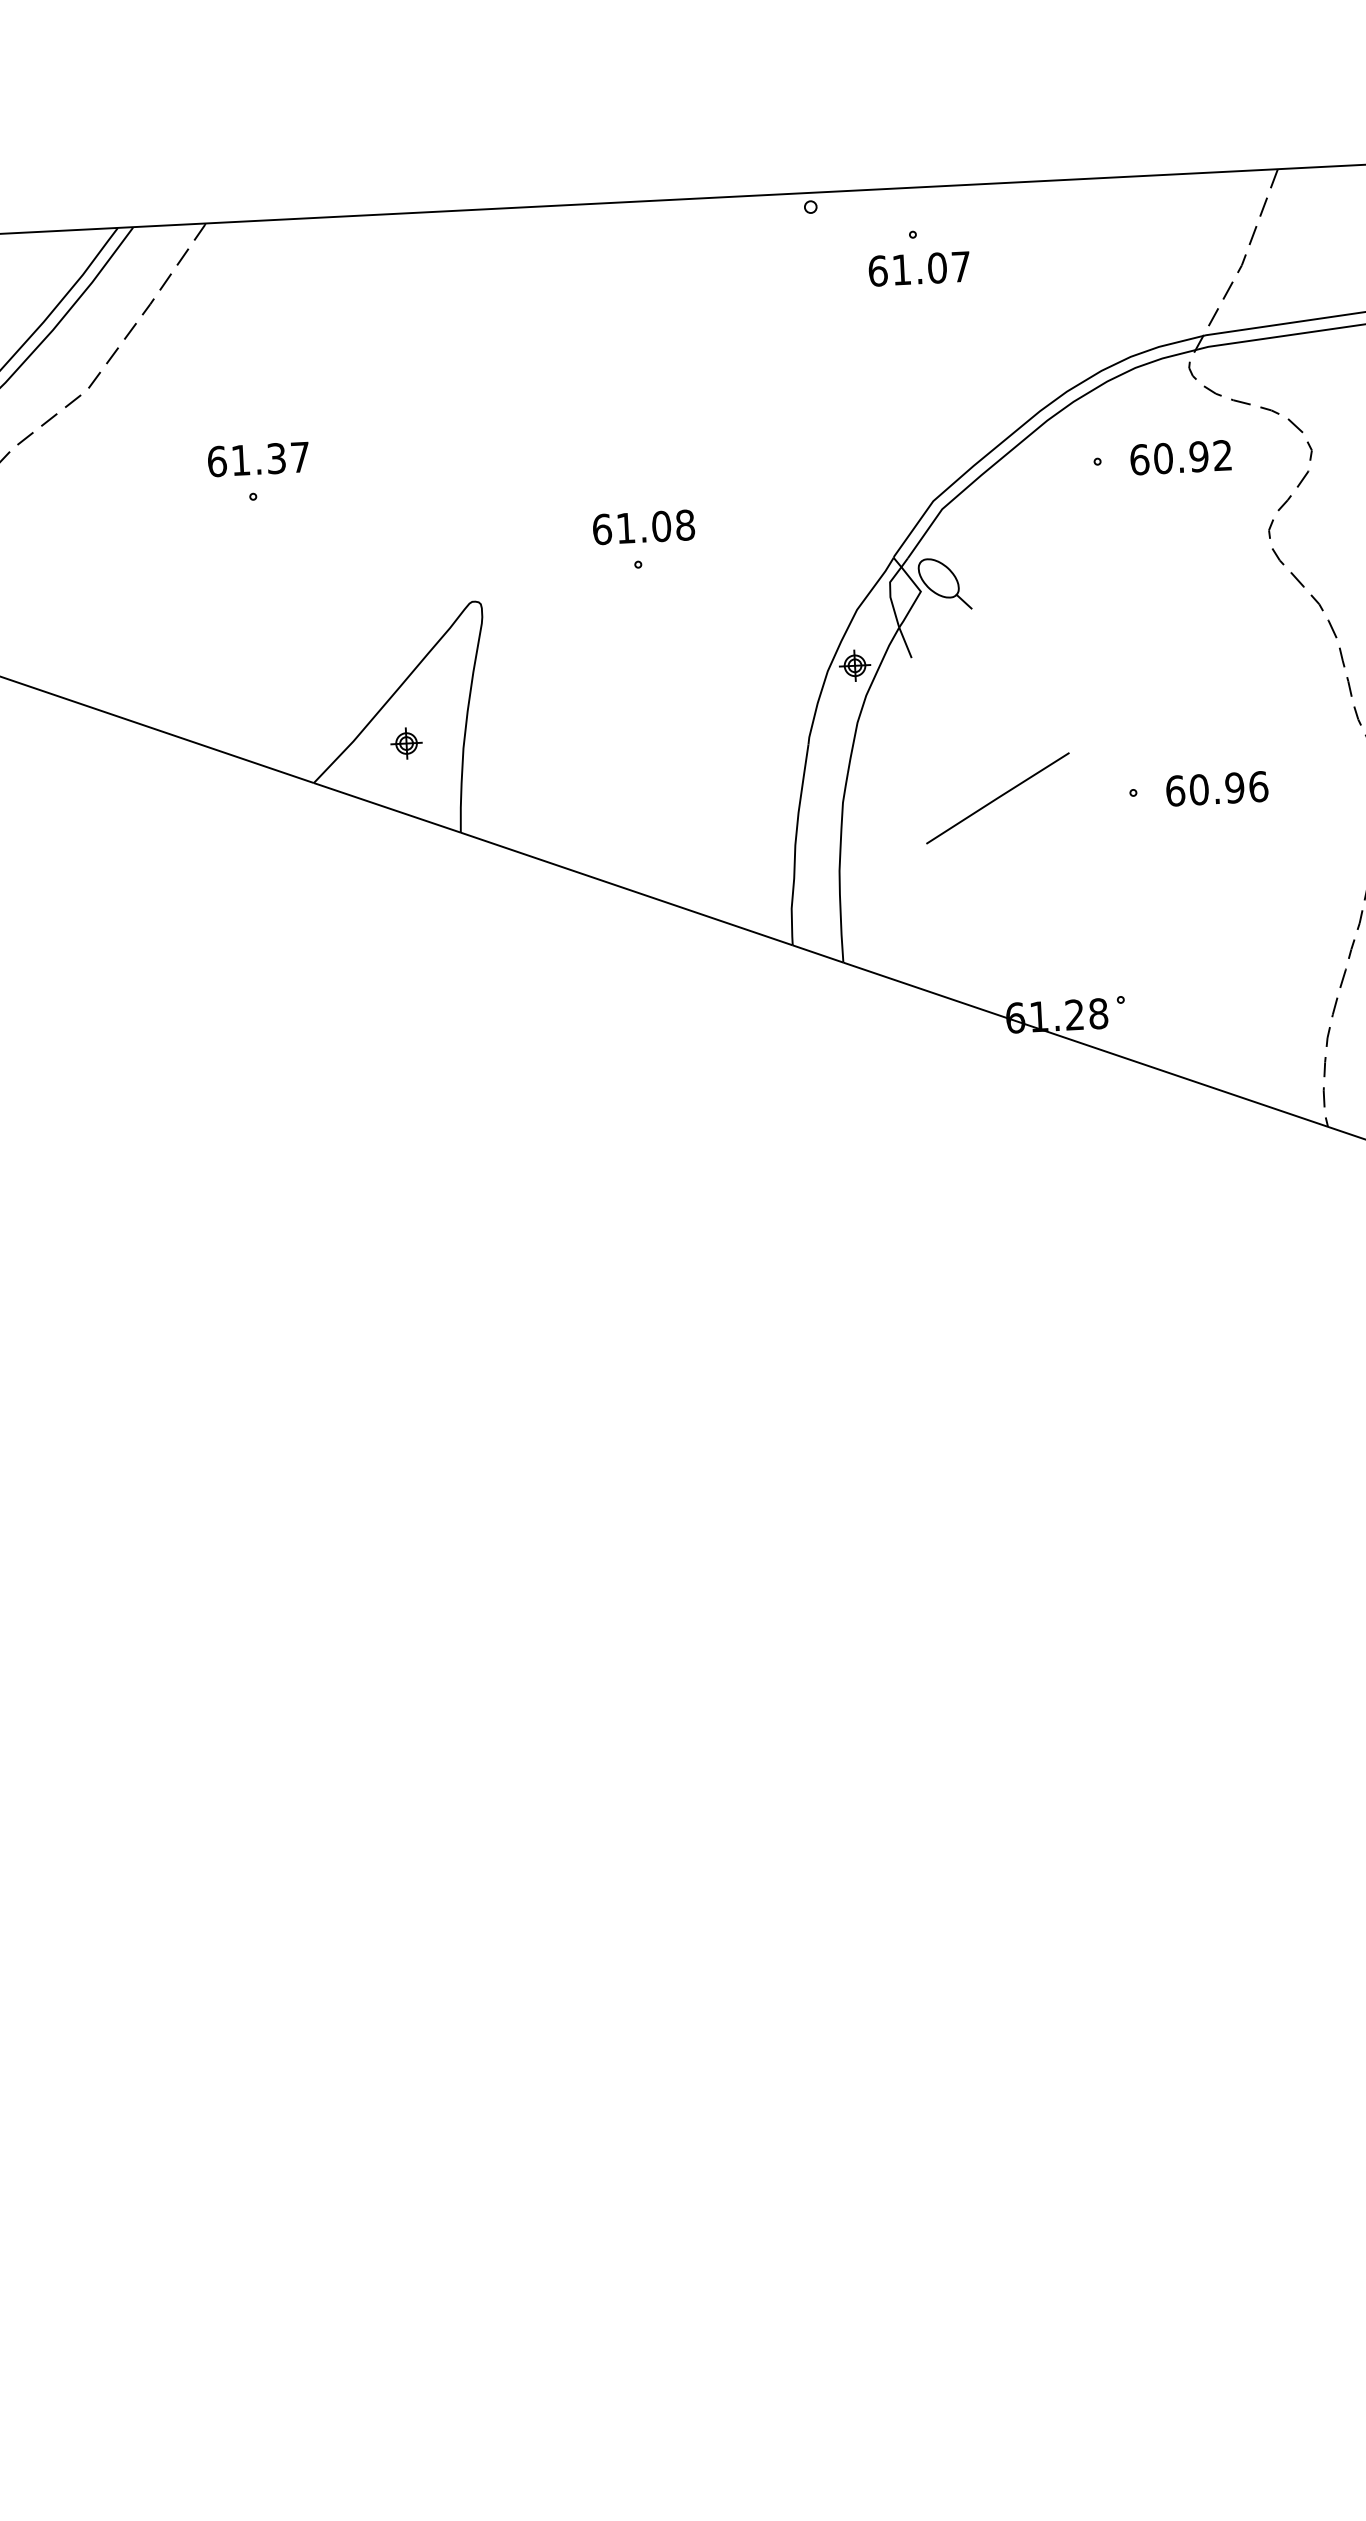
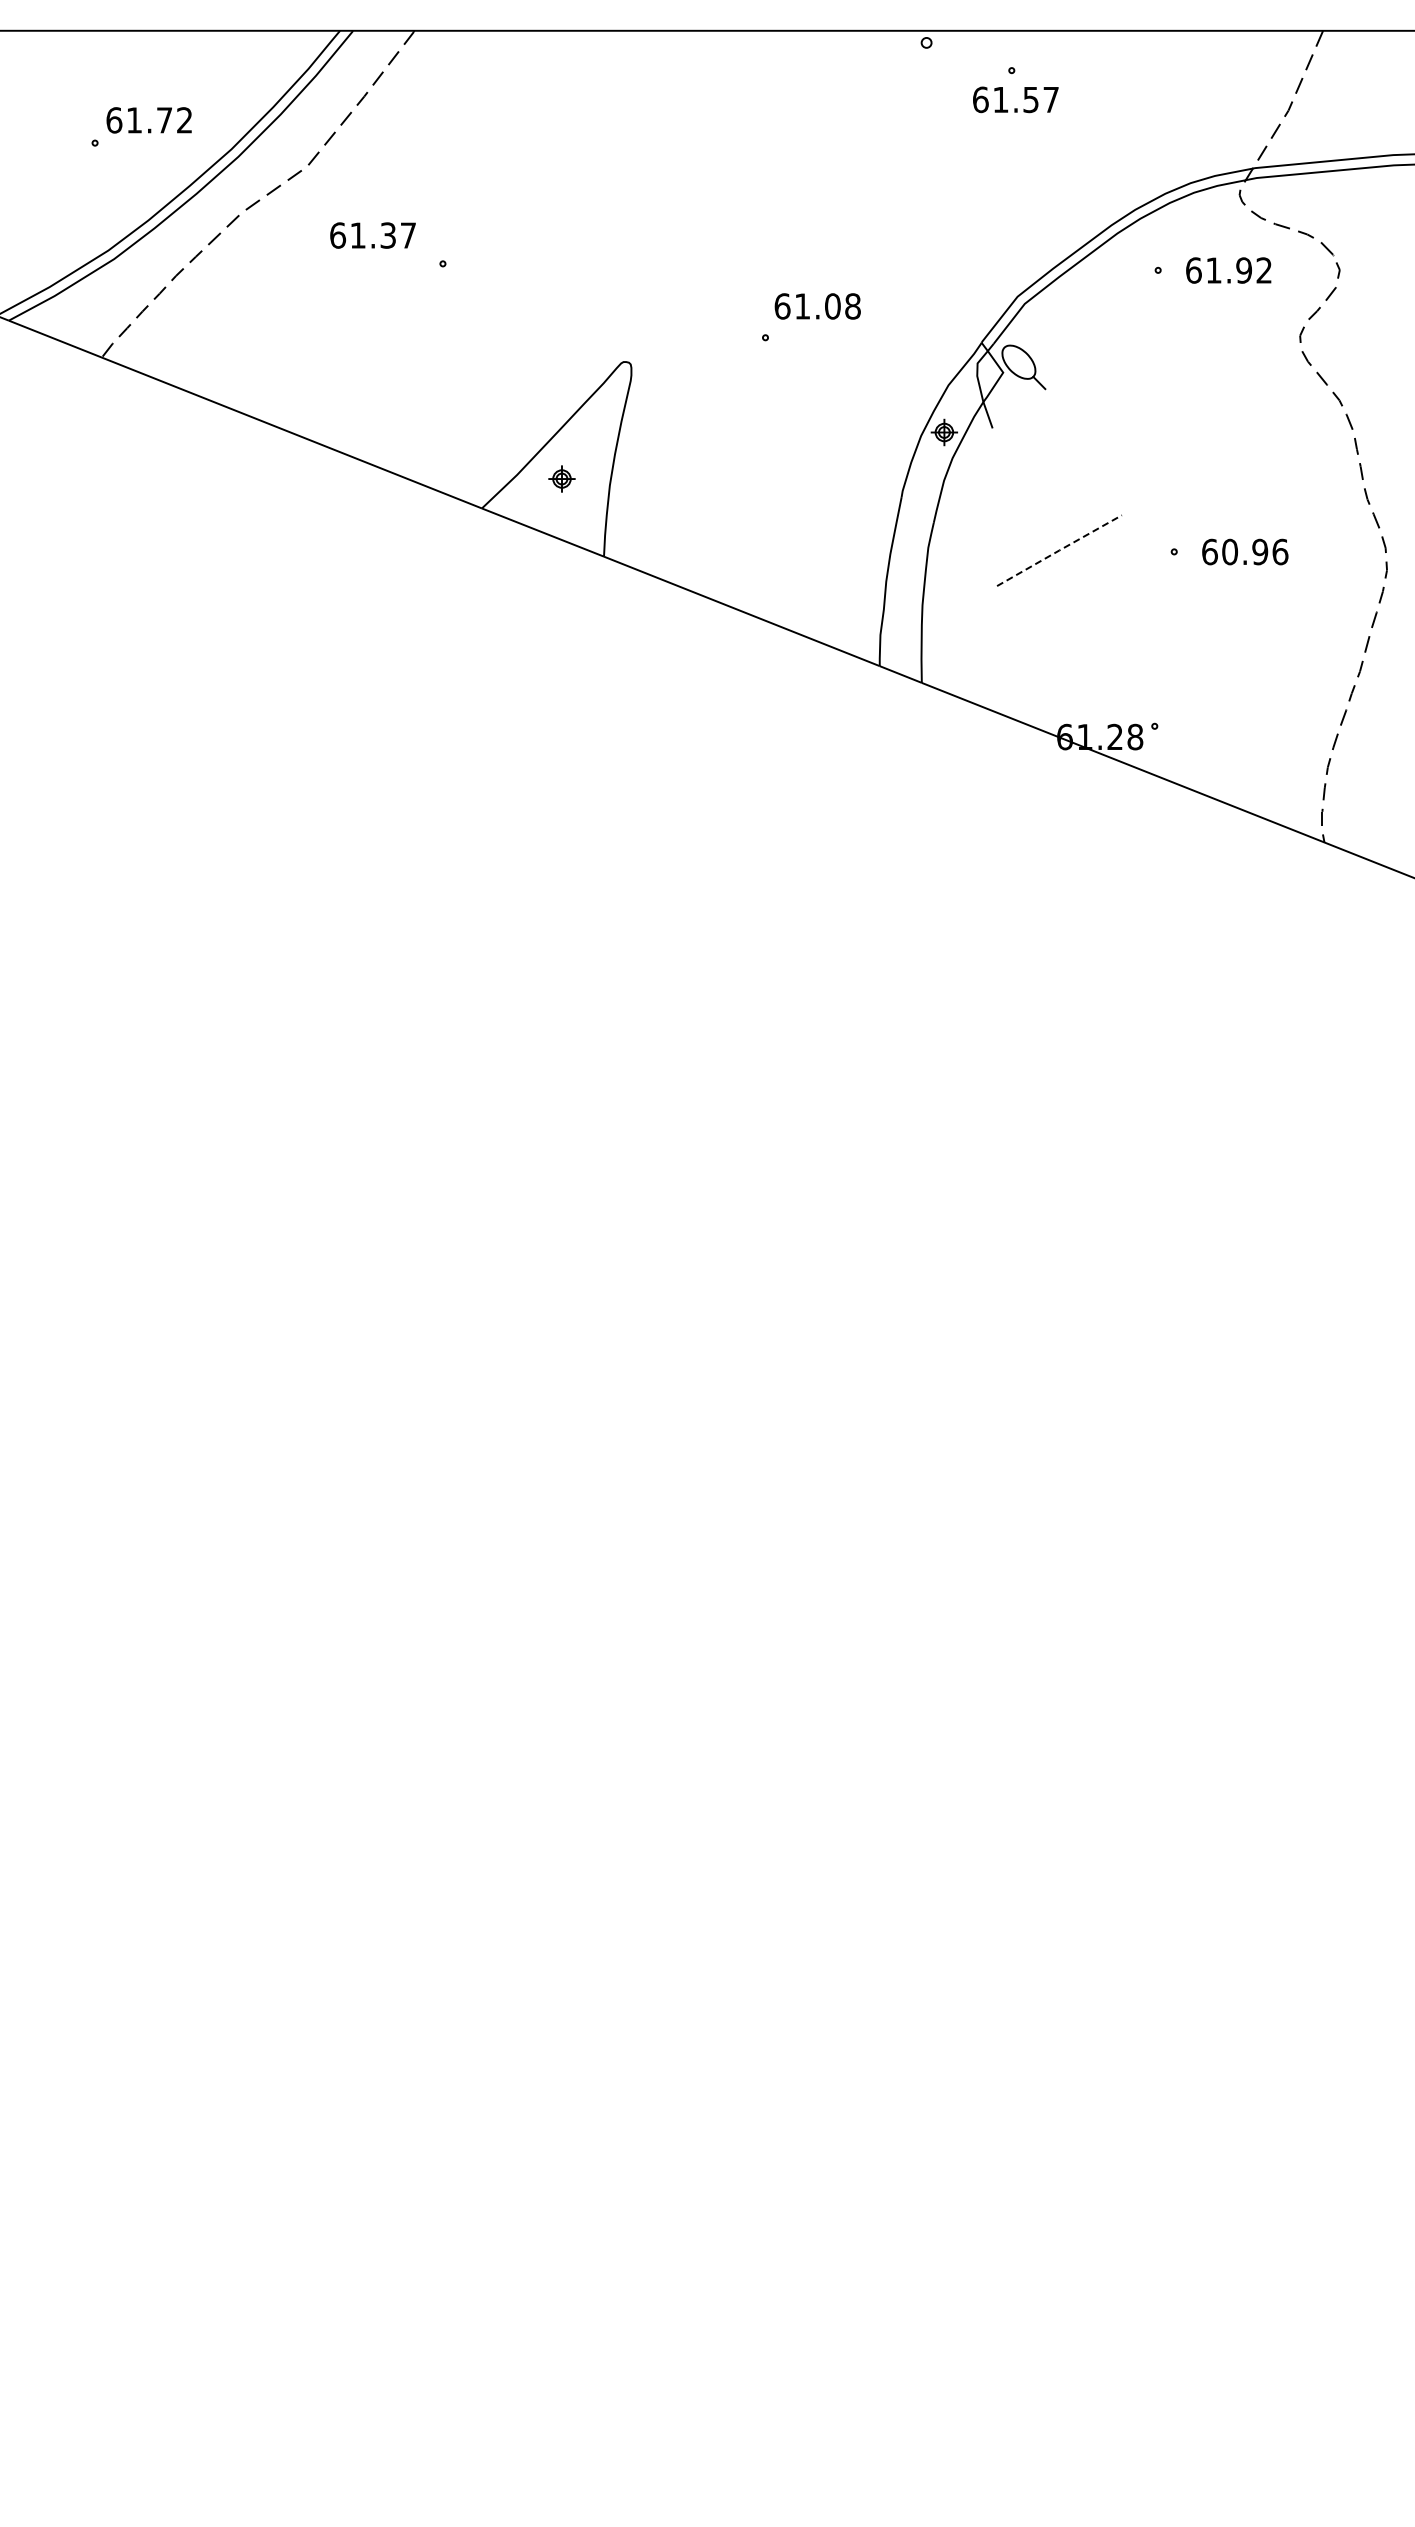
text: (937, 267) -> (1031, 99), 61.07 -> 61.57
text: (1162, 458) -> (1213, 270), 60.92 -> 61.92
text: (257, 459) -> (372, 235), moved
text: (643, 527) -> (817, 306), moved
line: (997, 798) -> (1059, 550), solid -> dashed

